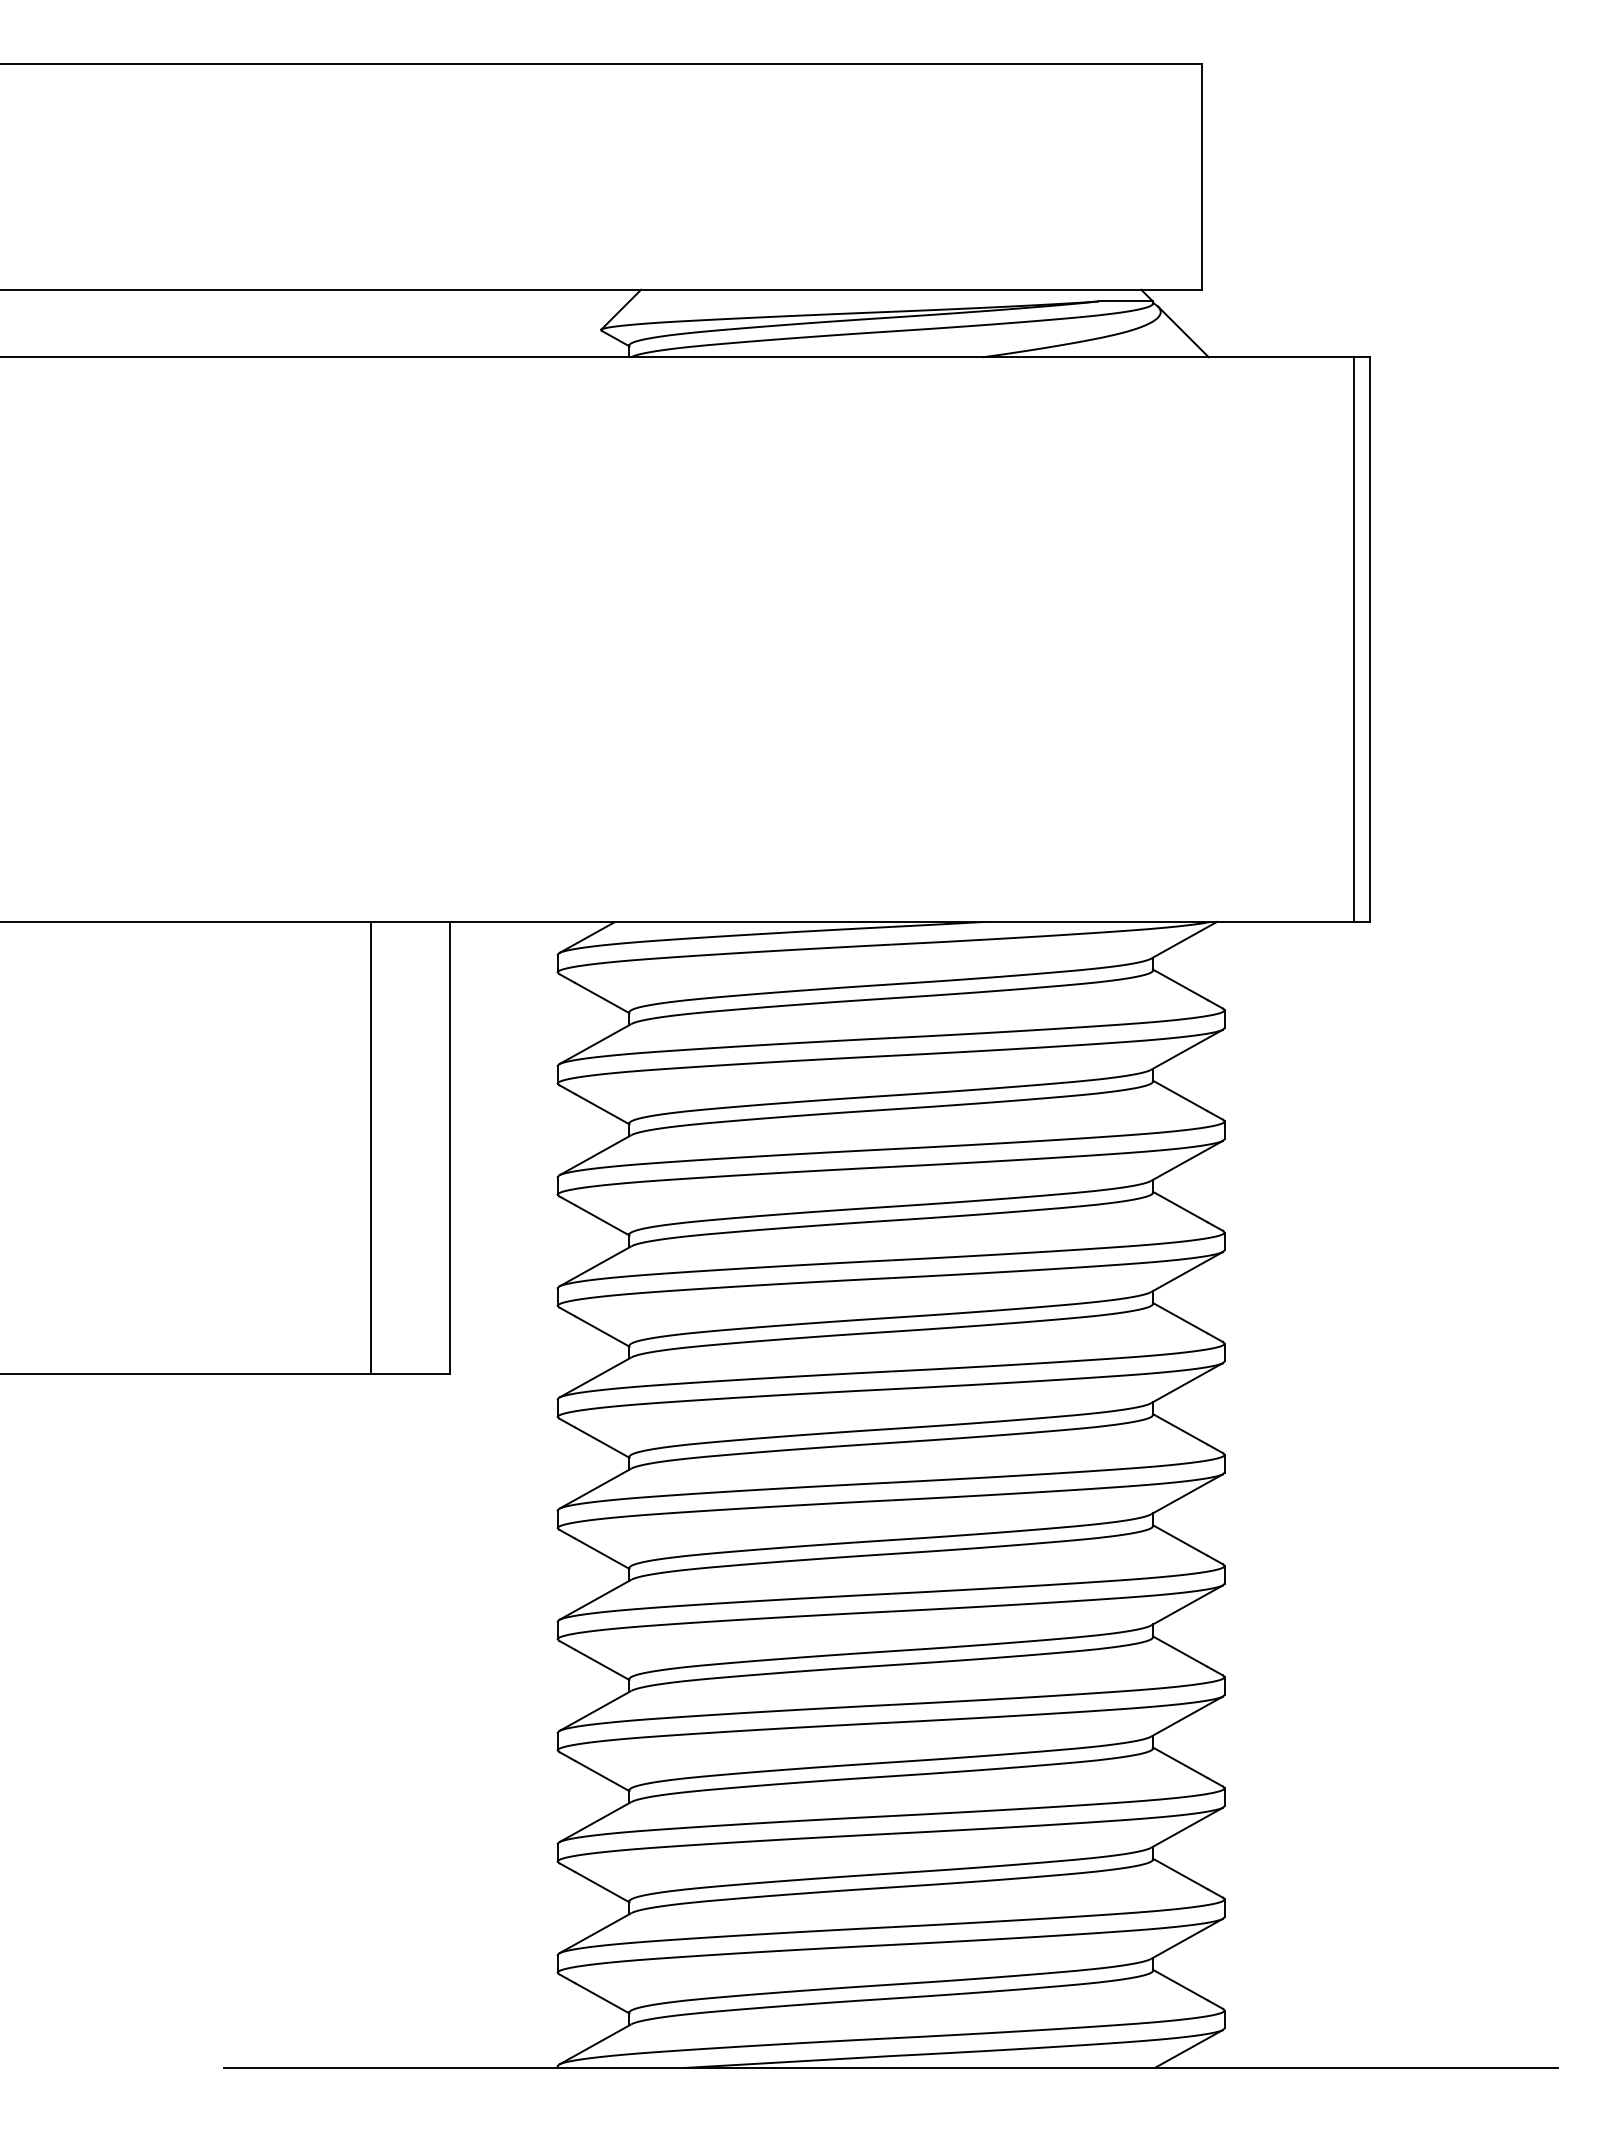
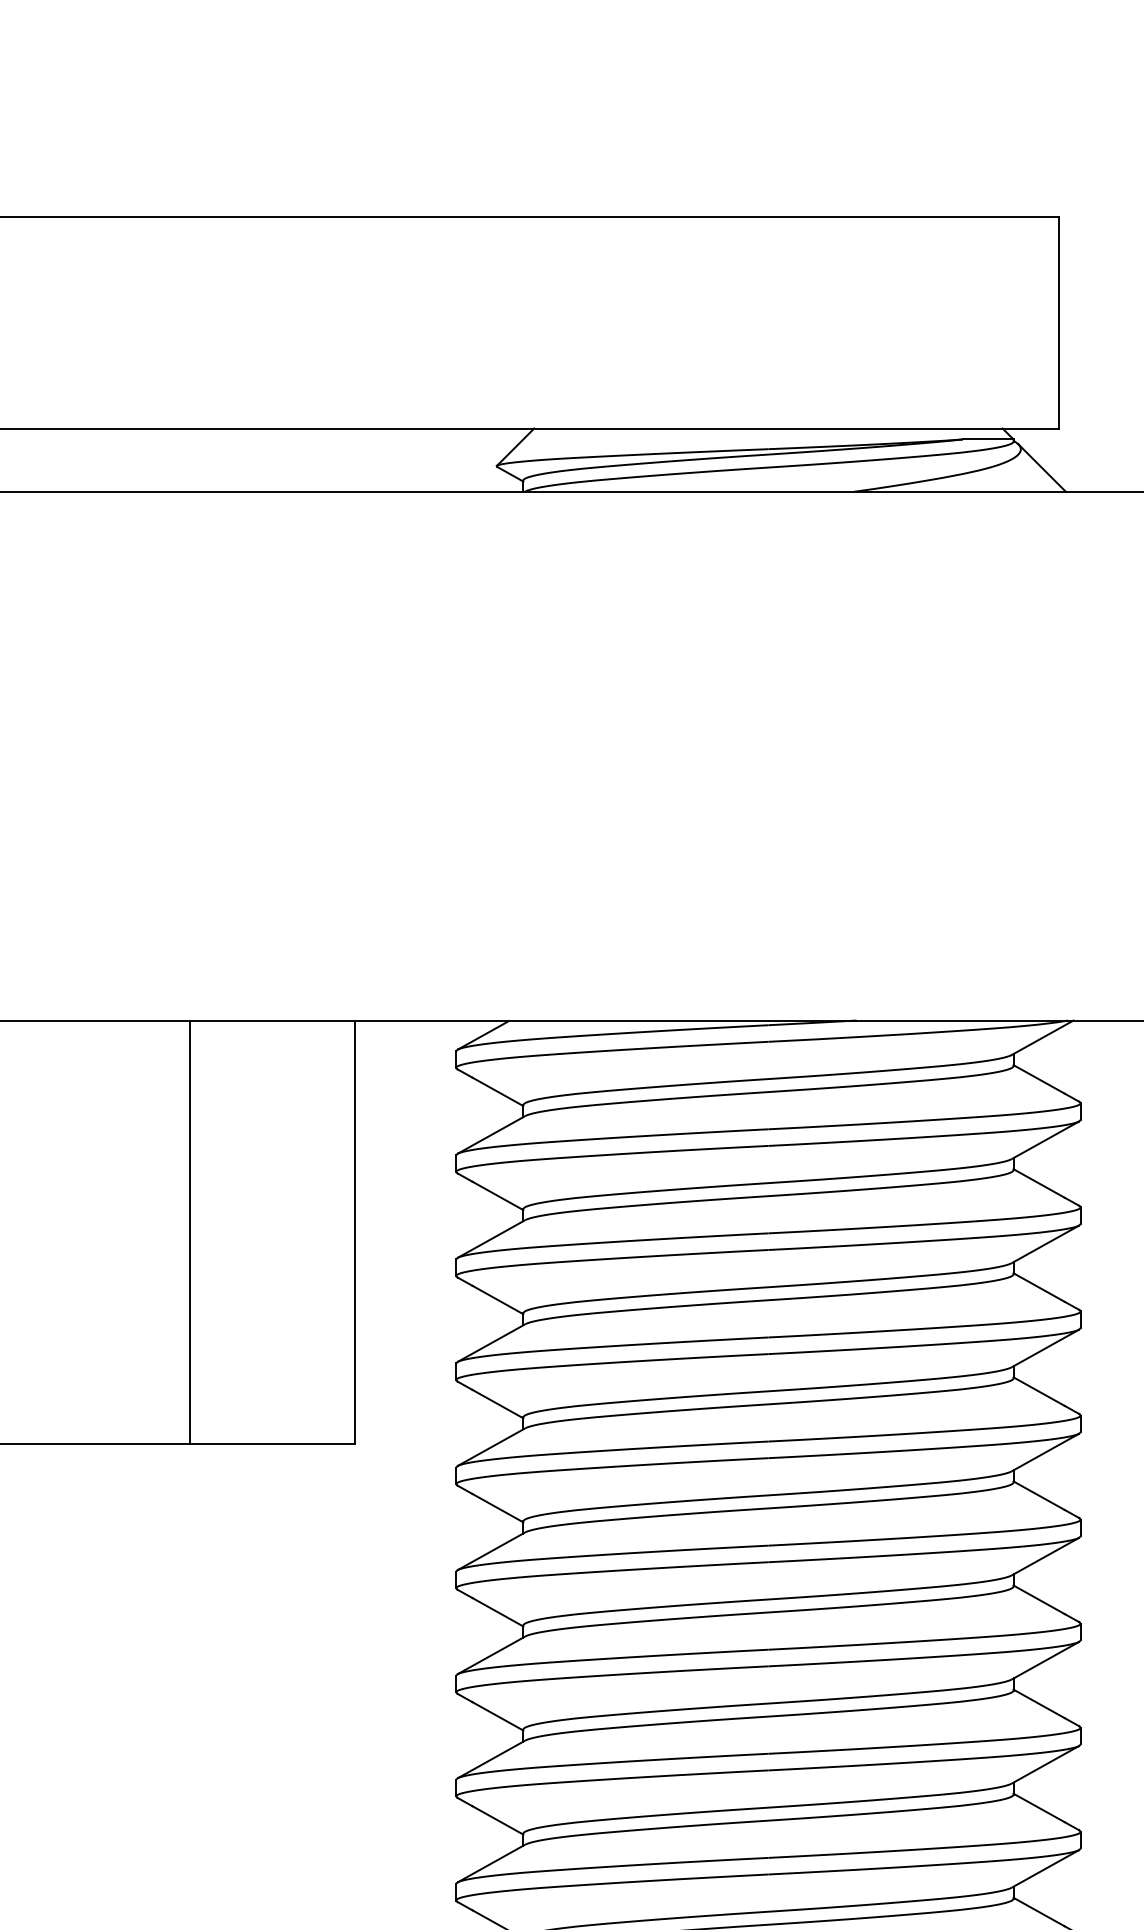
line: (370, 1147) -> (189, 1231), moved

